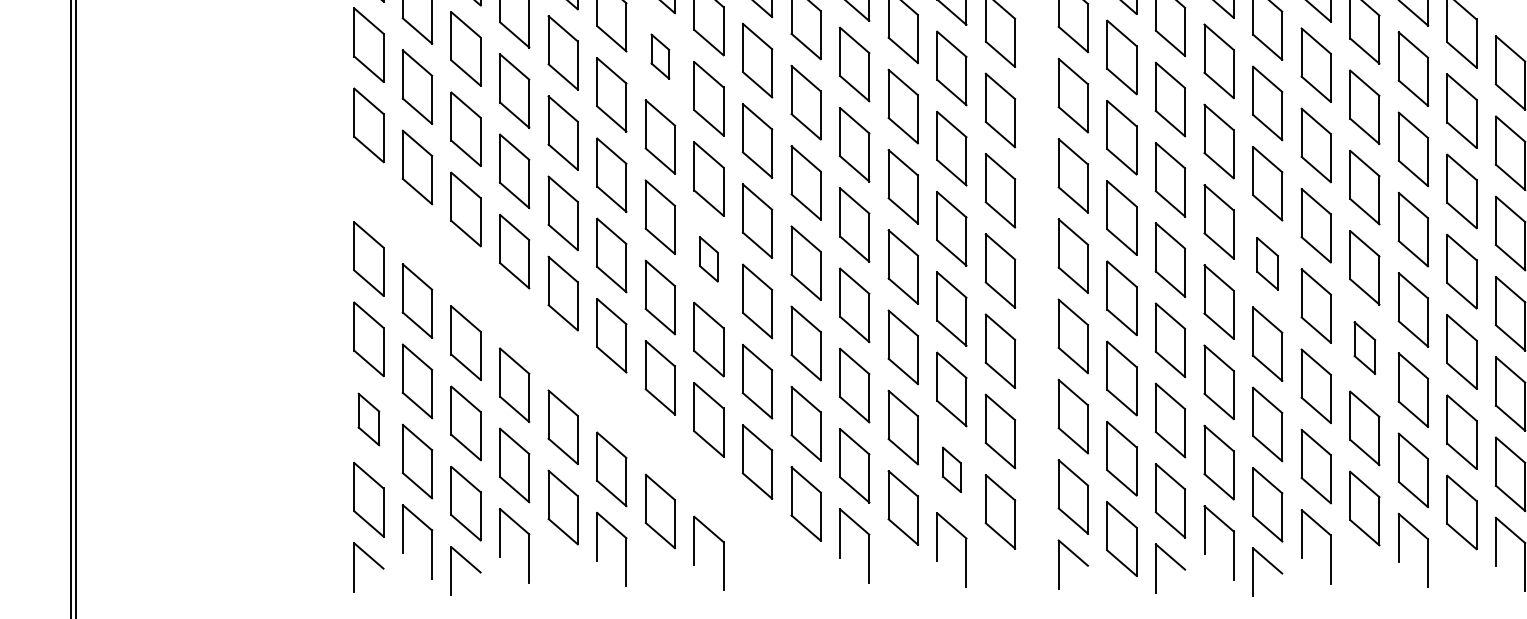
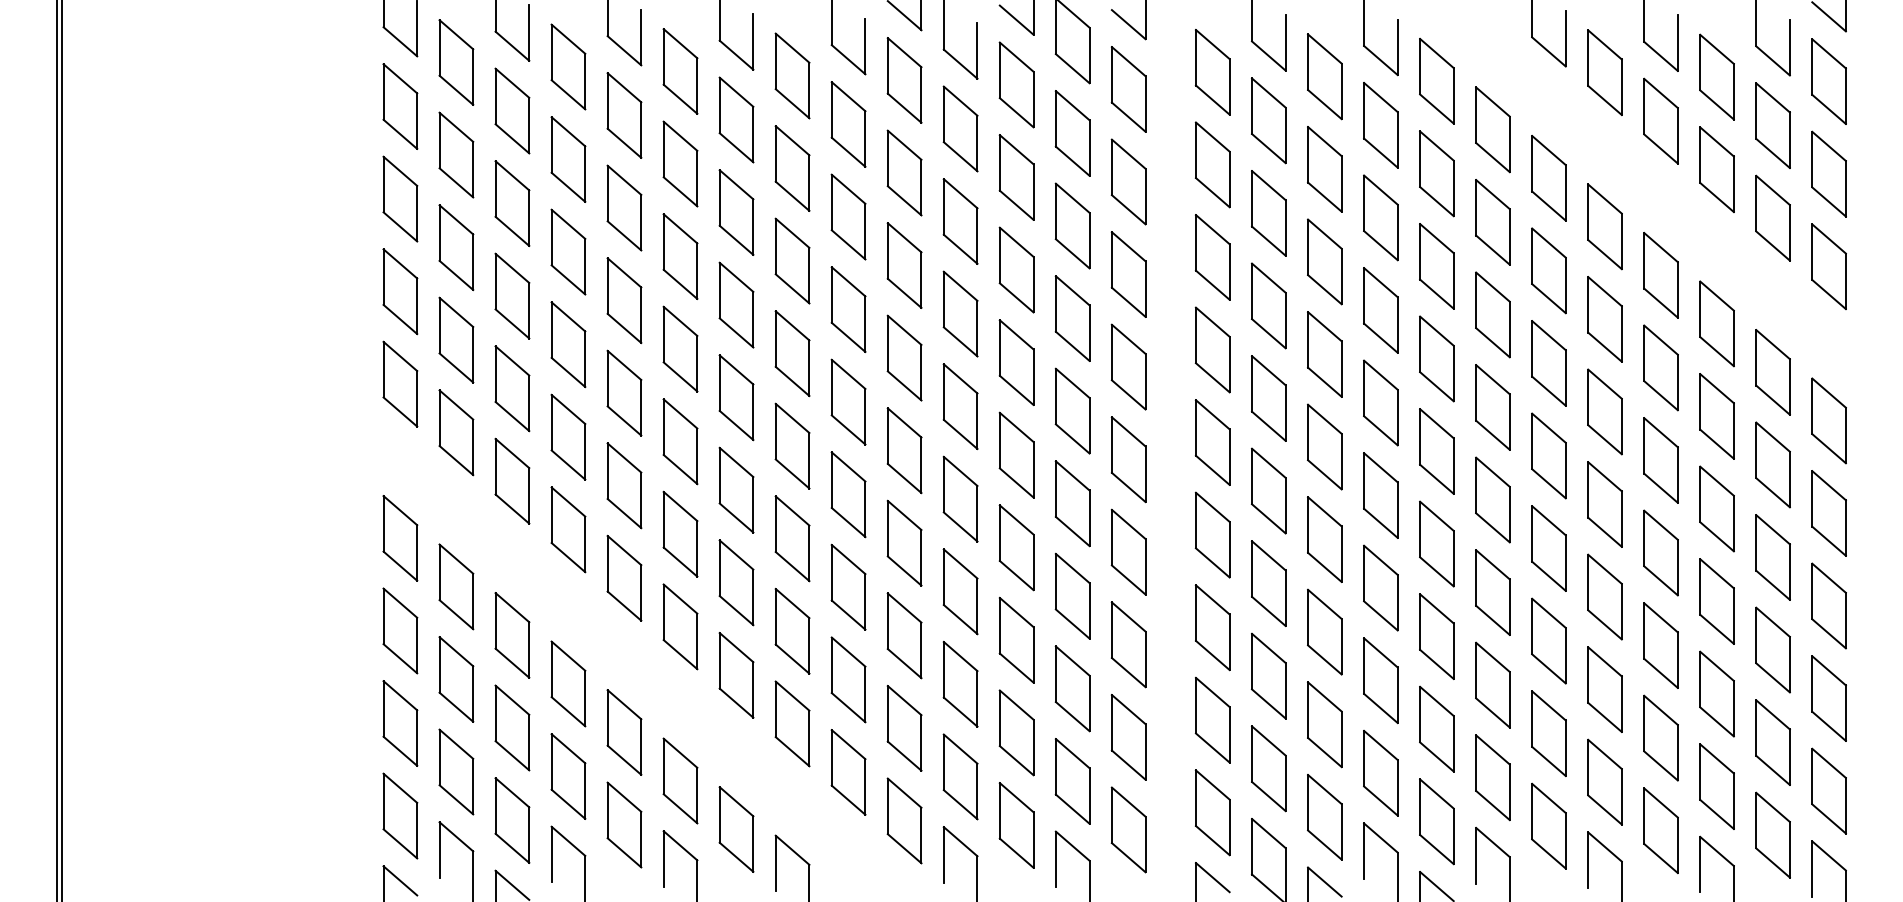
part: (660, 56) -> (736, 304), size x1.67
part: (708, 259) -> (792, 538), size x1.67
part: (1267, 263) -> (1436, 543), size x1.43
part: (1364, 347) -> (1548, 640), size x1.43
part: (369, 419) -> (400, 723), size x1.43
part: (951, 469) -> (1072, 781), size x1.67

